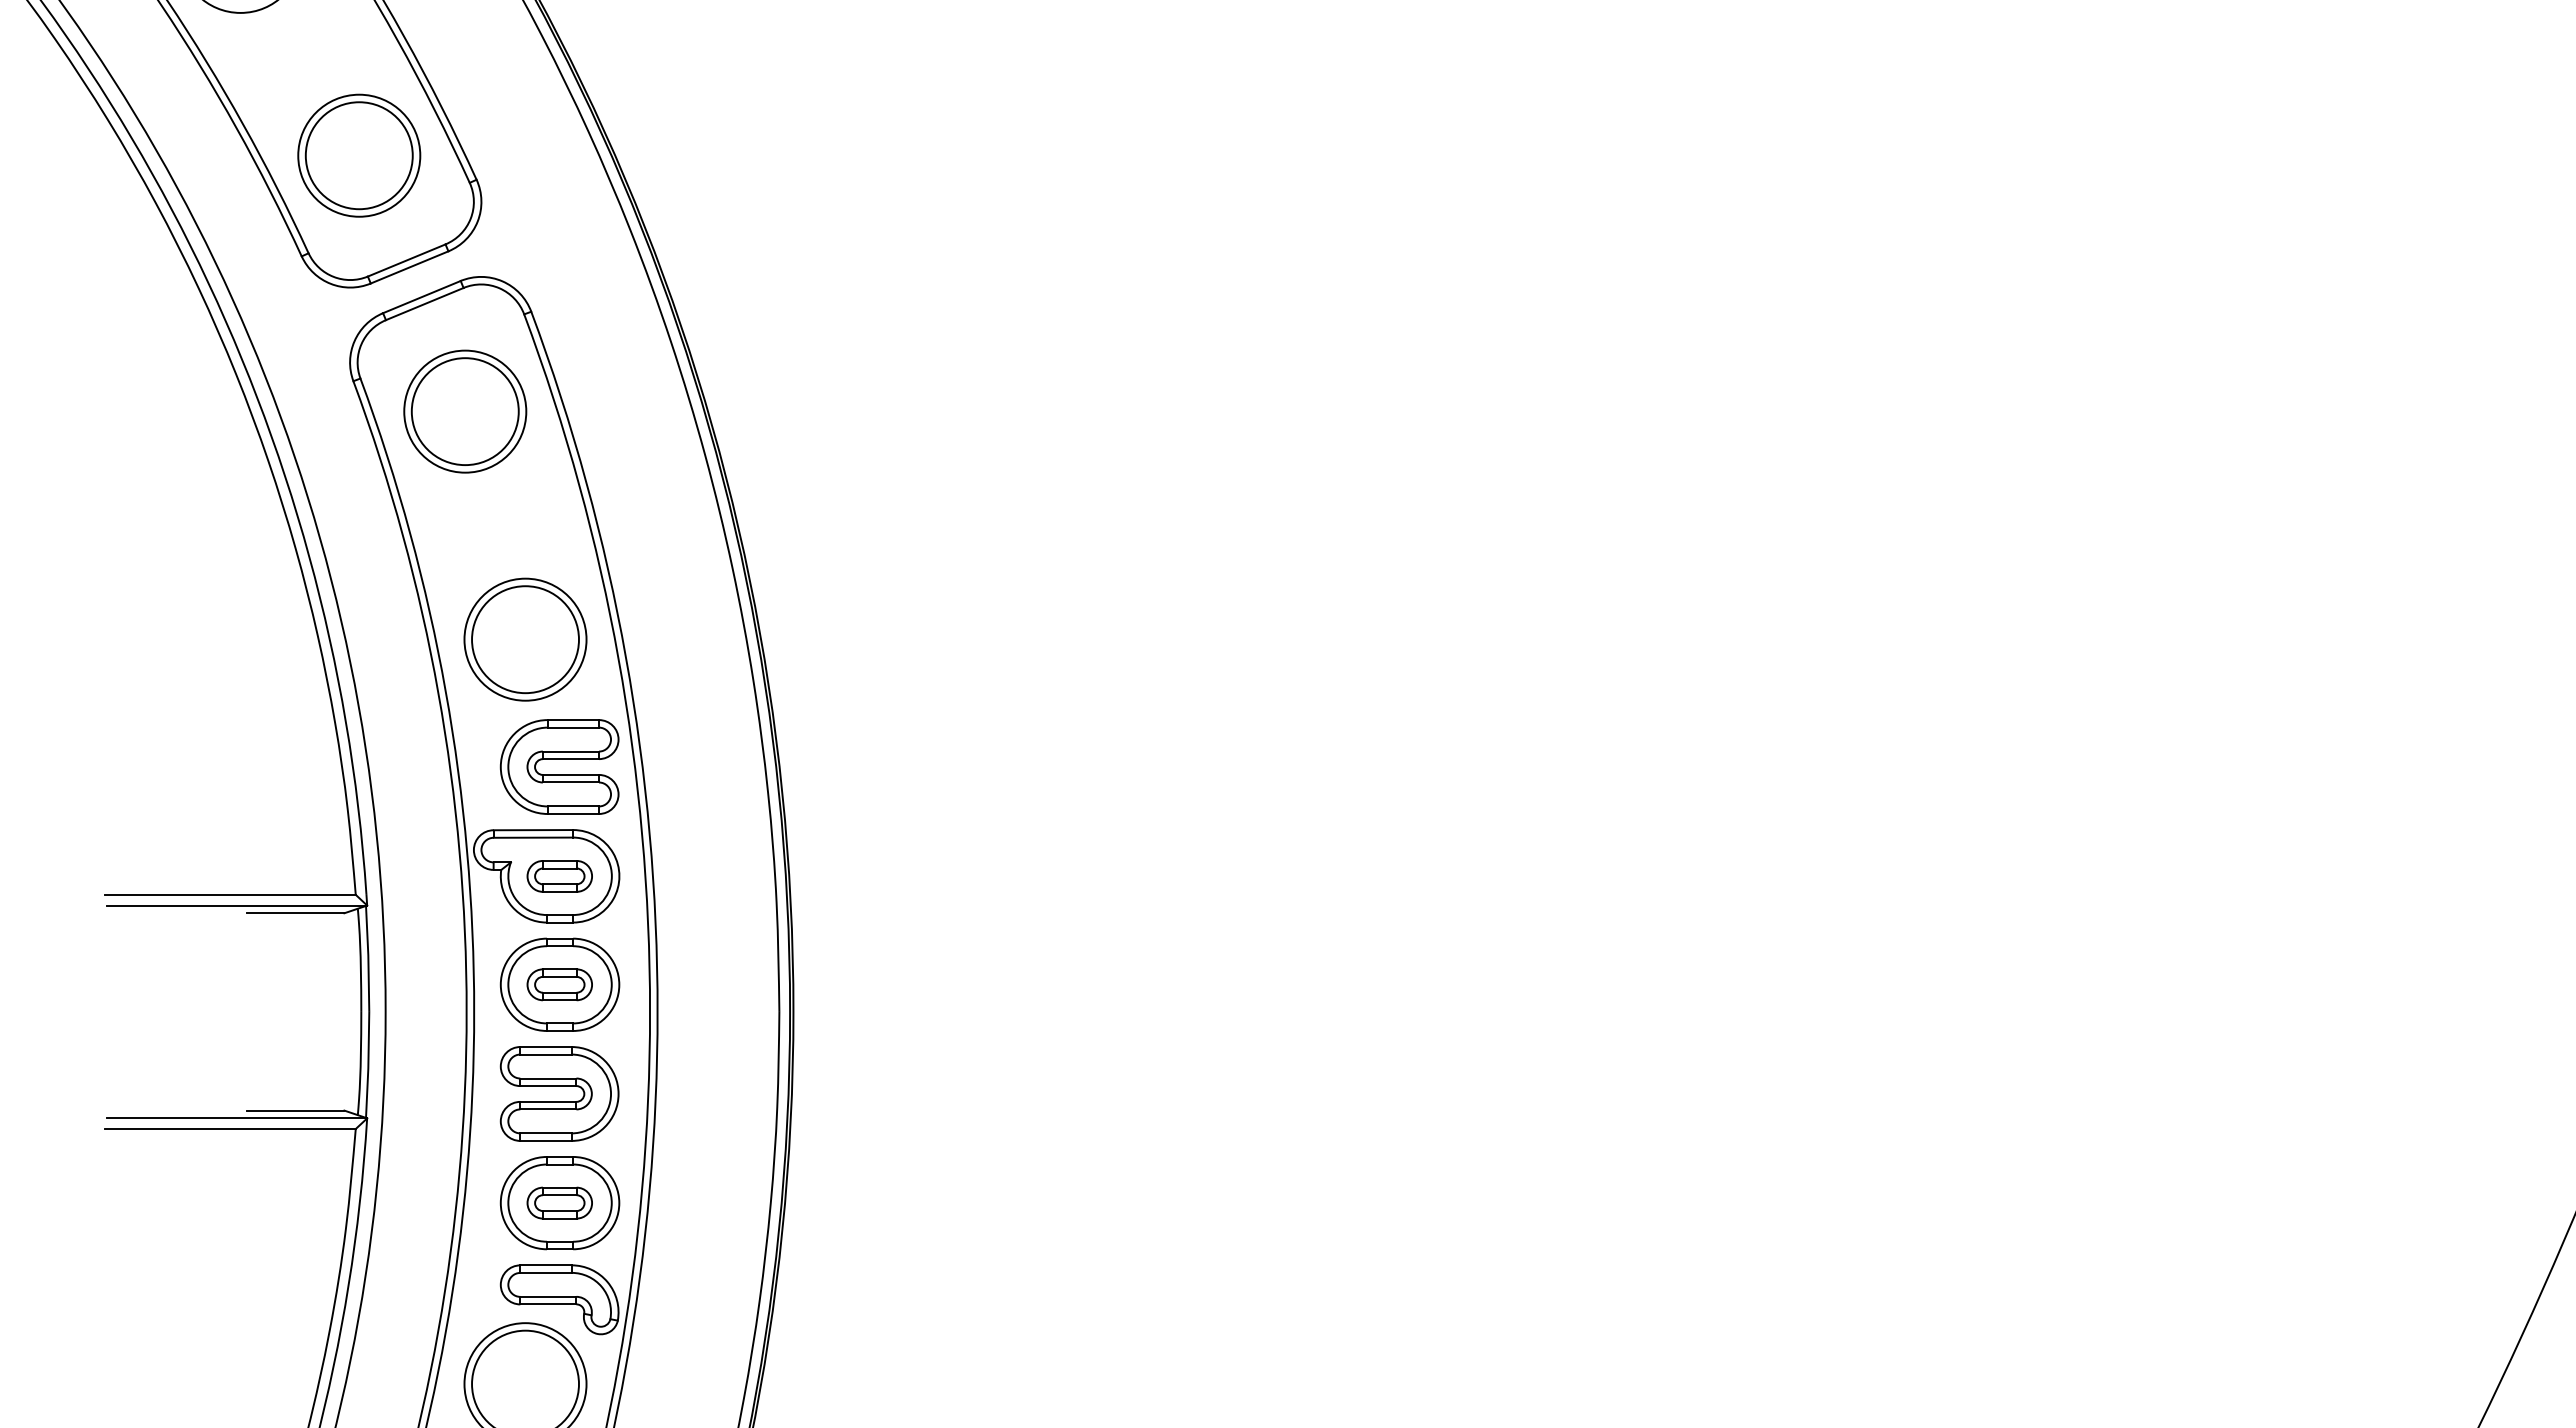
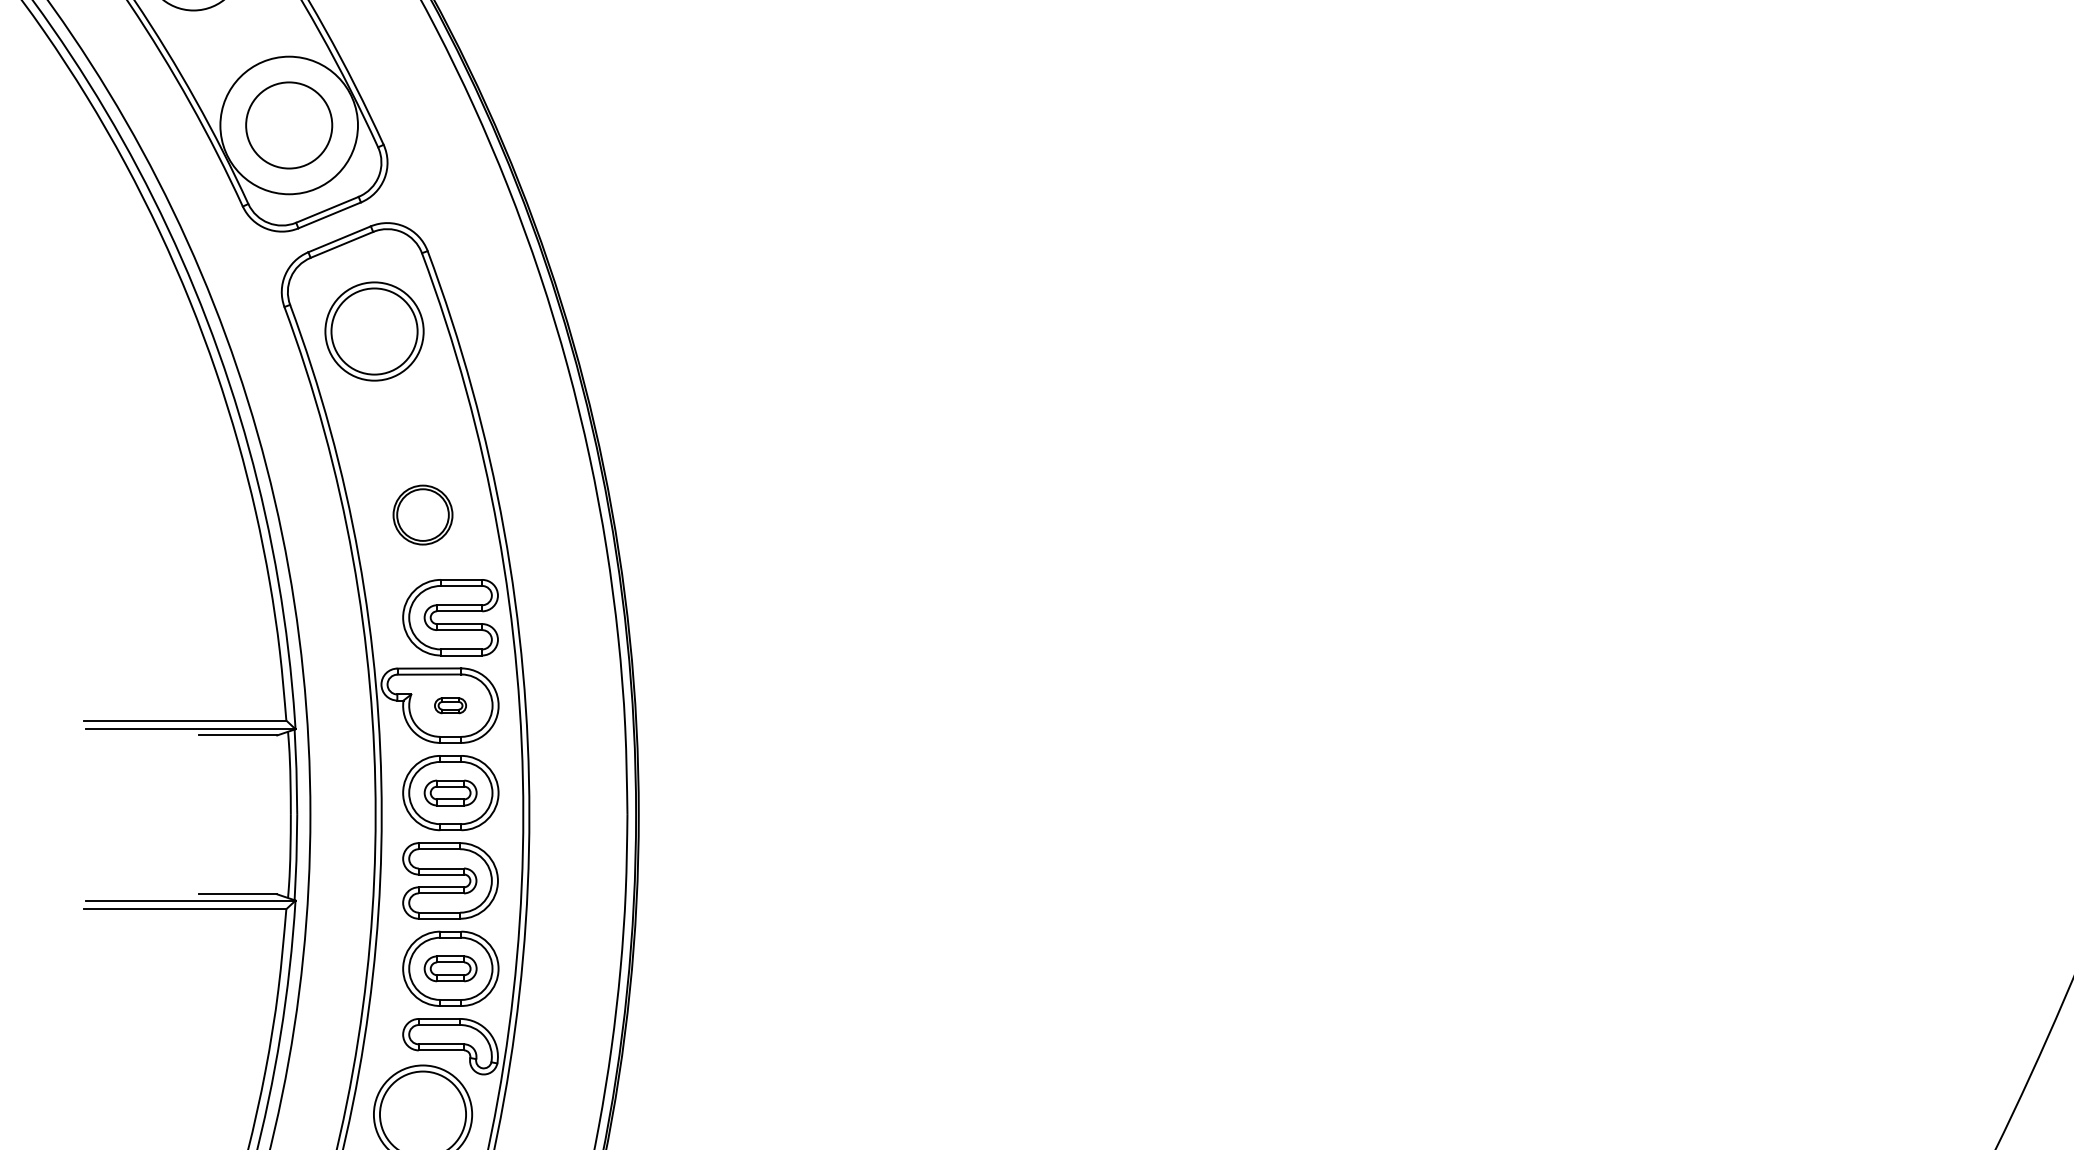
circle: (359, 155) -> (289, 125), size x1.4
part: (525, 639) -> (423, 515), size x0.6
part: (559, 876) -> (450, 705), size x0.6

